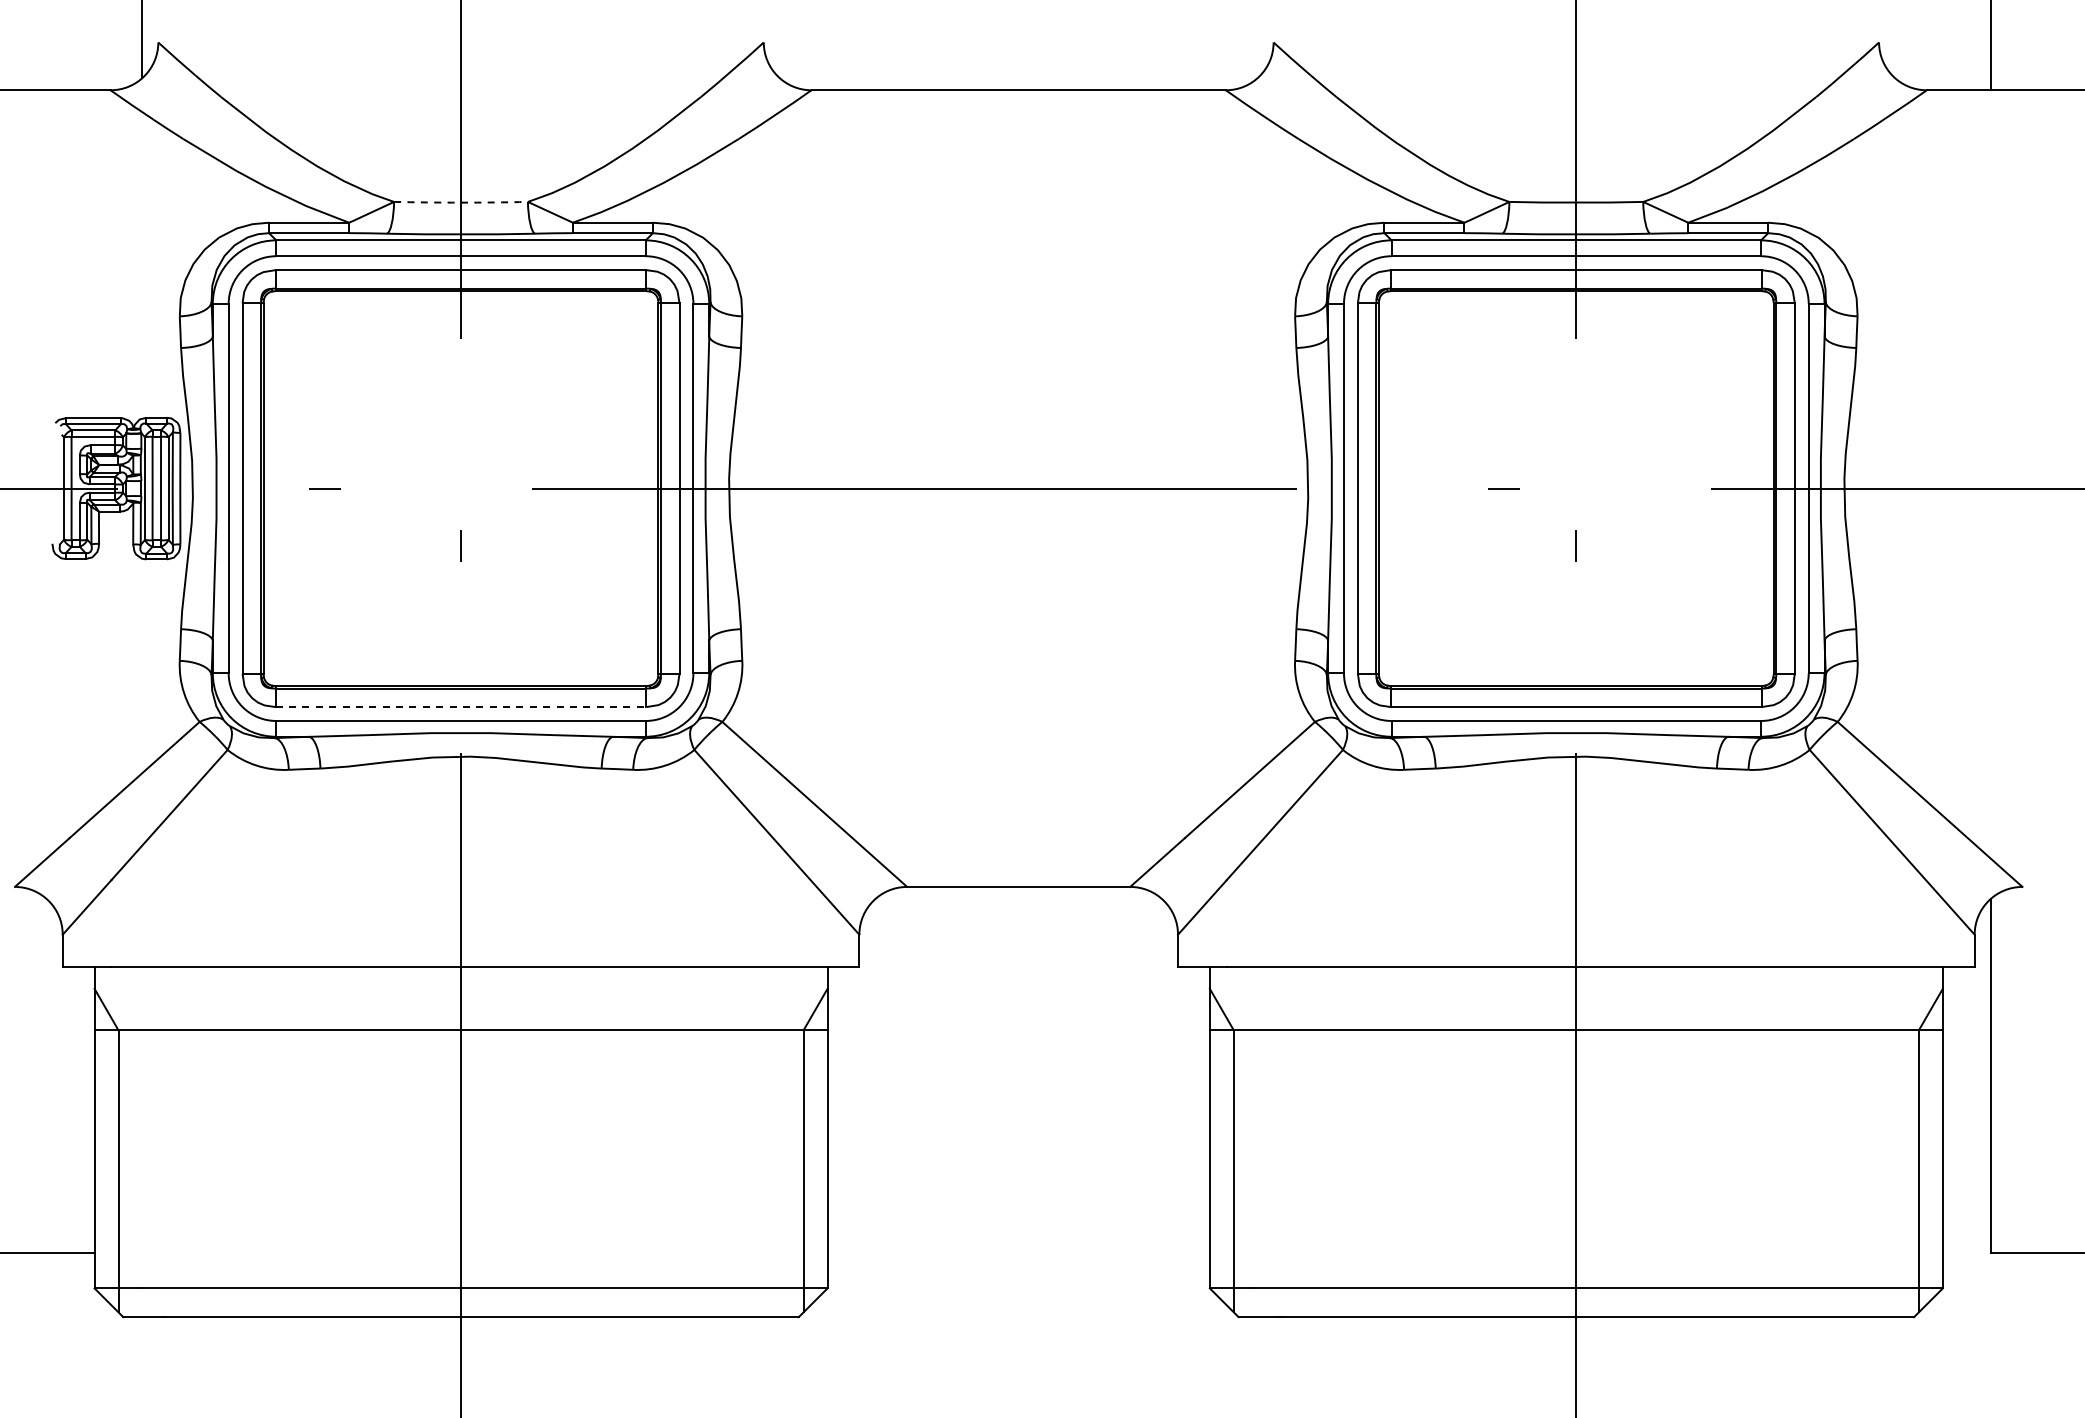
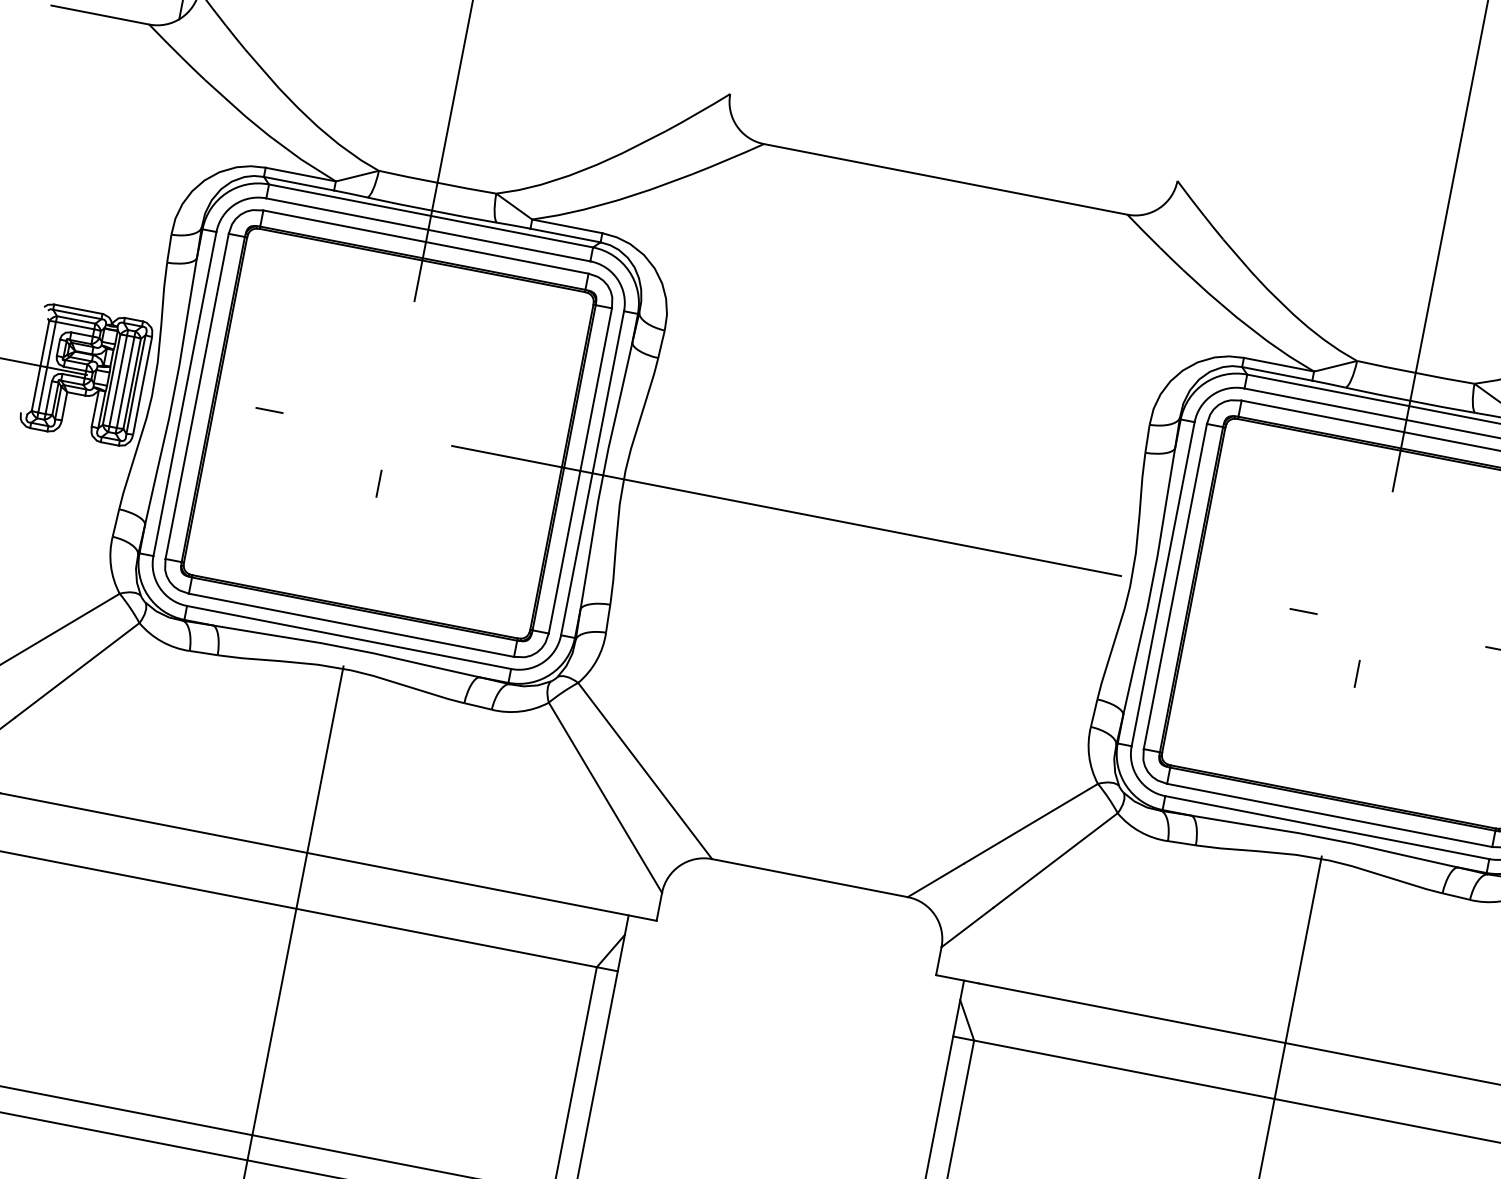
arc: (461, 202) -> (437, 182), dashed -> solid
line: (461, 707) -> (351, 625), dashed -> solid

